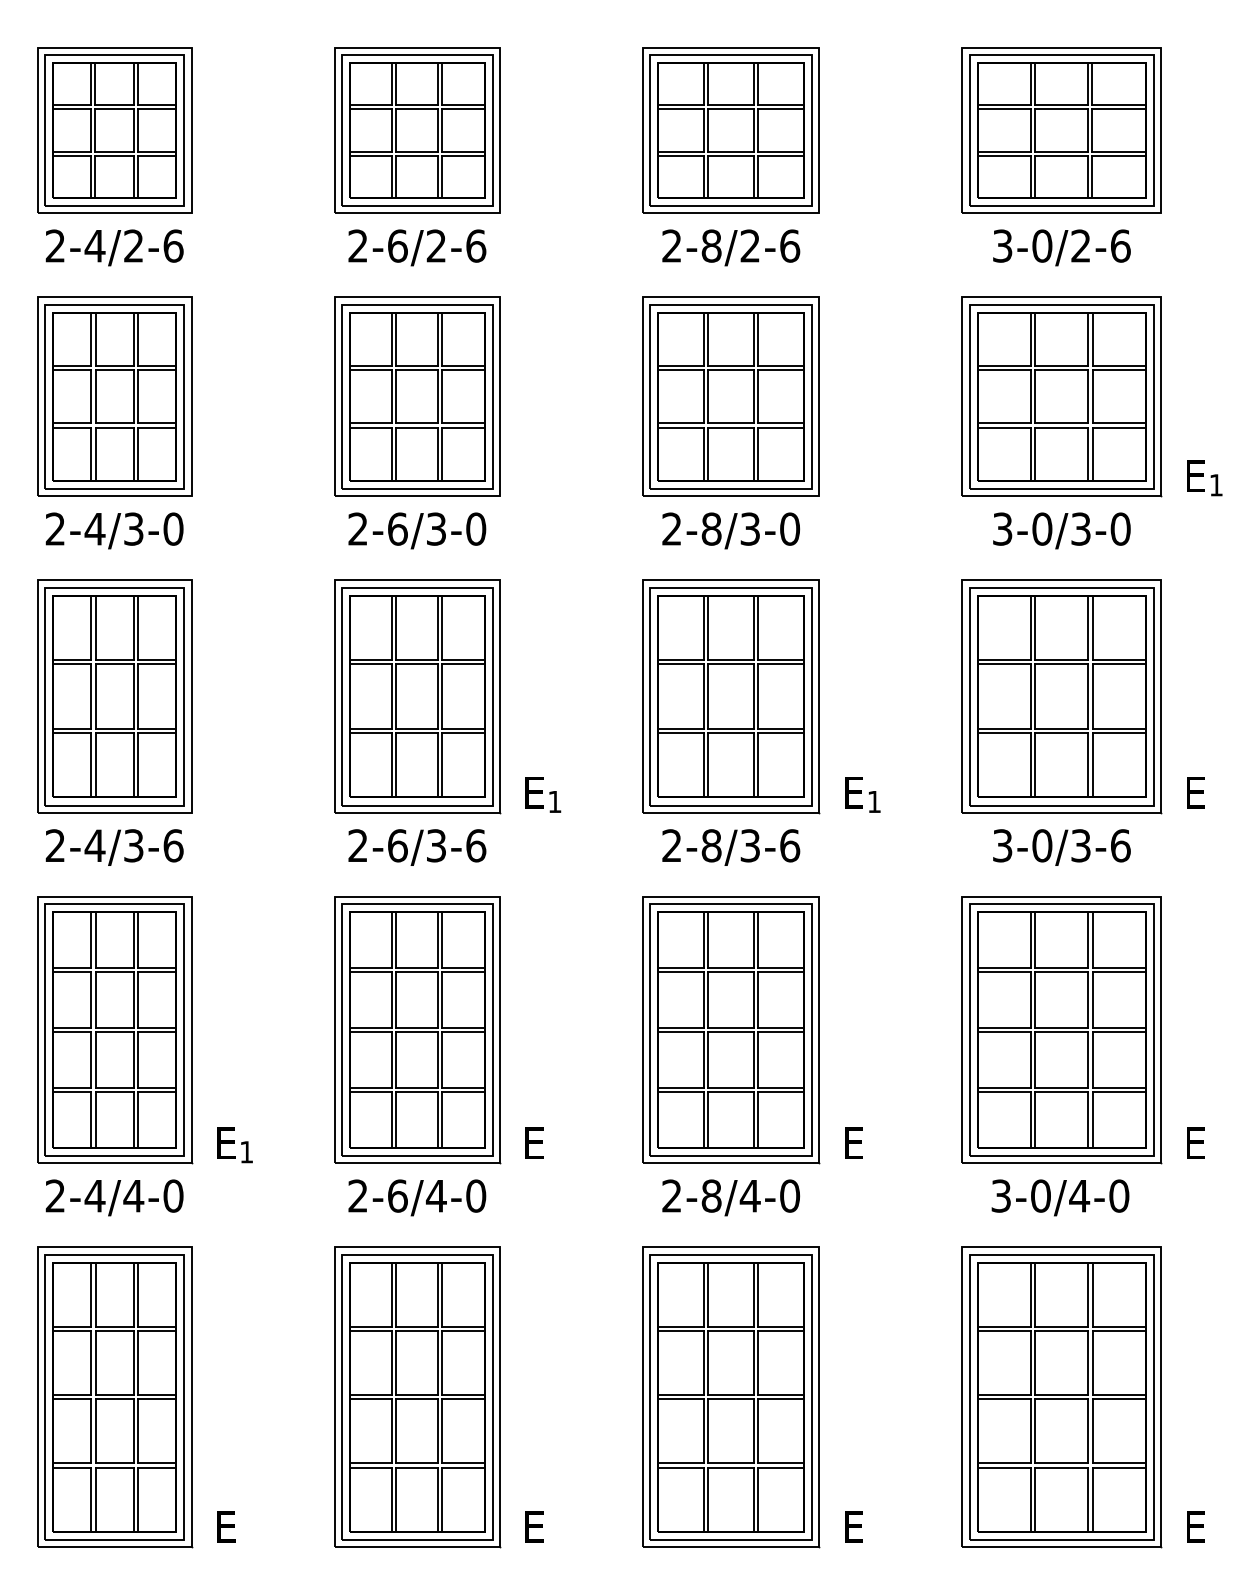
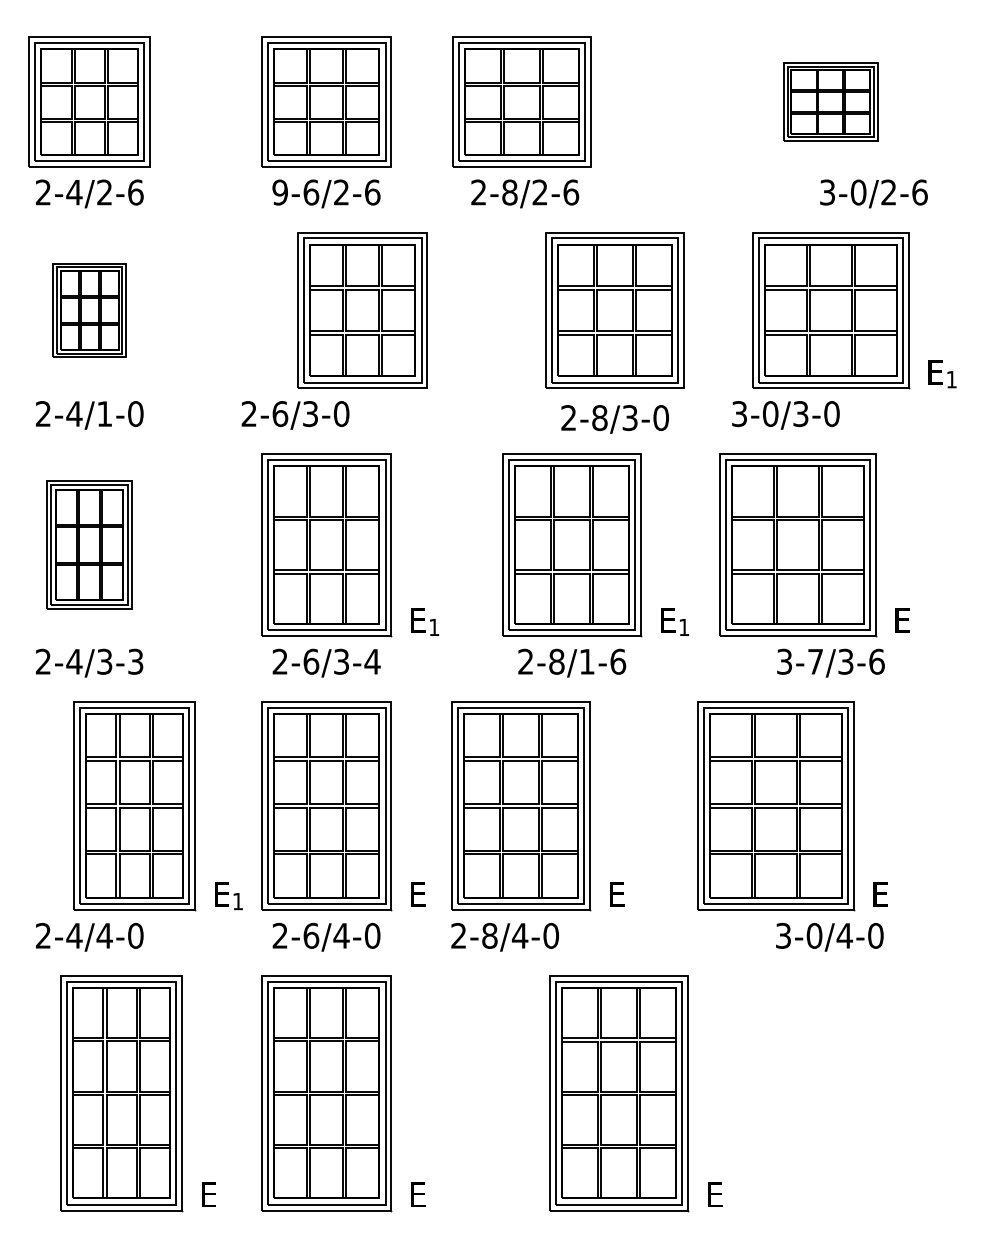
part: (730, 129) -> (521, 101), moved
part: (1061, 129) -> (830, 101), size x0.6
text: (357, 246) -> (279, 192), 2-6/2-6 -> 9-6/2-6
text: (731, 247) -> (525, 193), moved
text: (1061, 247) -> (873, 193), moved
part: (114, 396) -> (89, 310), size x0.6
part: (417, 396) -> (362, 310), moved
part: (730, 396) -> (614, 310), moved
text: (133, 529) -> (104, 414), 2-4/3-0 -> 2-4/1-0
text: (417, 531) -> (295, 415), moved
text: (730, 531) -> (614, 419), moved
text: (1061, 531) -> (785, 415), moved
part: (114, 695) -> (89, 544), size x0.7
part: (1083, 697) -> (814, 545), moved
text: (173, 845) -> (135, 661), 2-4/3-6 -> 2-4/3-3
text: (476, 845) -> (372, 661), 2-6/3-6 -> 2-6/3-4
text: (749, 845) -> (586, 661), 2-8/3-6 -> 2-8/1-6
text: (1042, 845) -> (815, 661), 3-0/3-6 -> 3-7/3-6
part: (143, 1030) -> (157, 806), moved
part: (752, 1030) -> (537, 806), moved
part: (1083, 1030) -> (792, 806), moved
text: (730, 1198) -> (504, 937), moved
part: (134, 1397) -> (137, 1093), moved
part: (752, 1397) -> (635, 1093), moved
part: (1083, 1397) -> (847, 1093), removed

